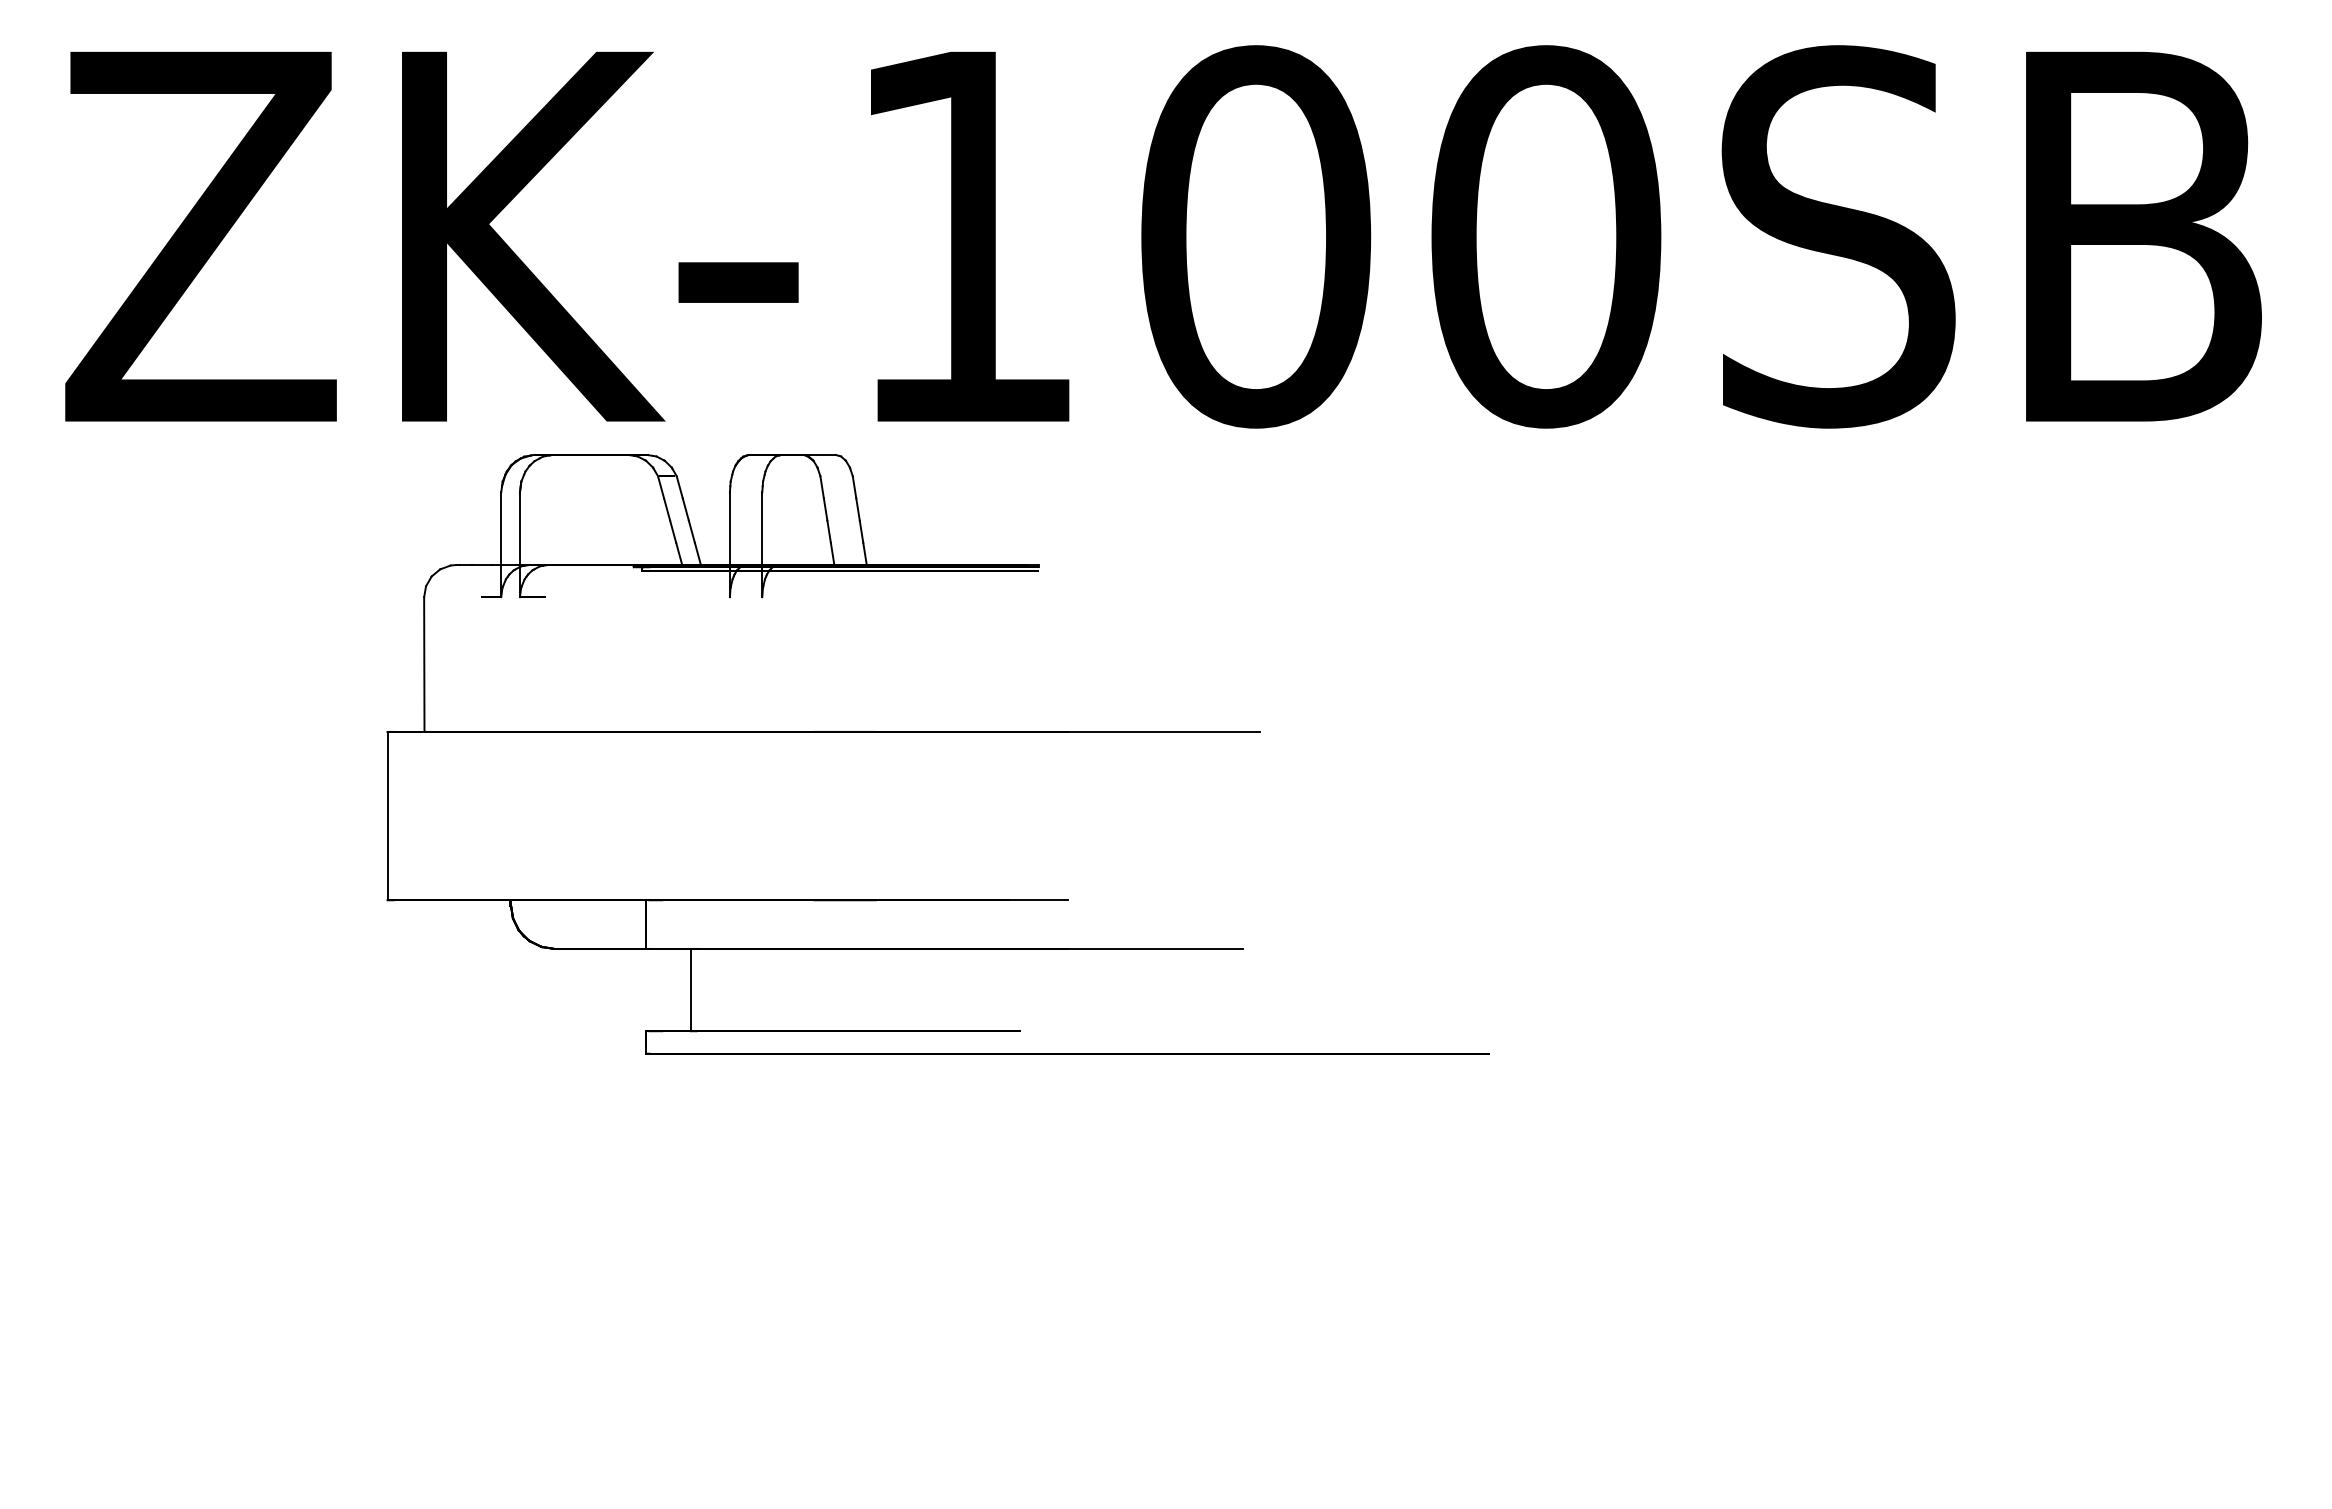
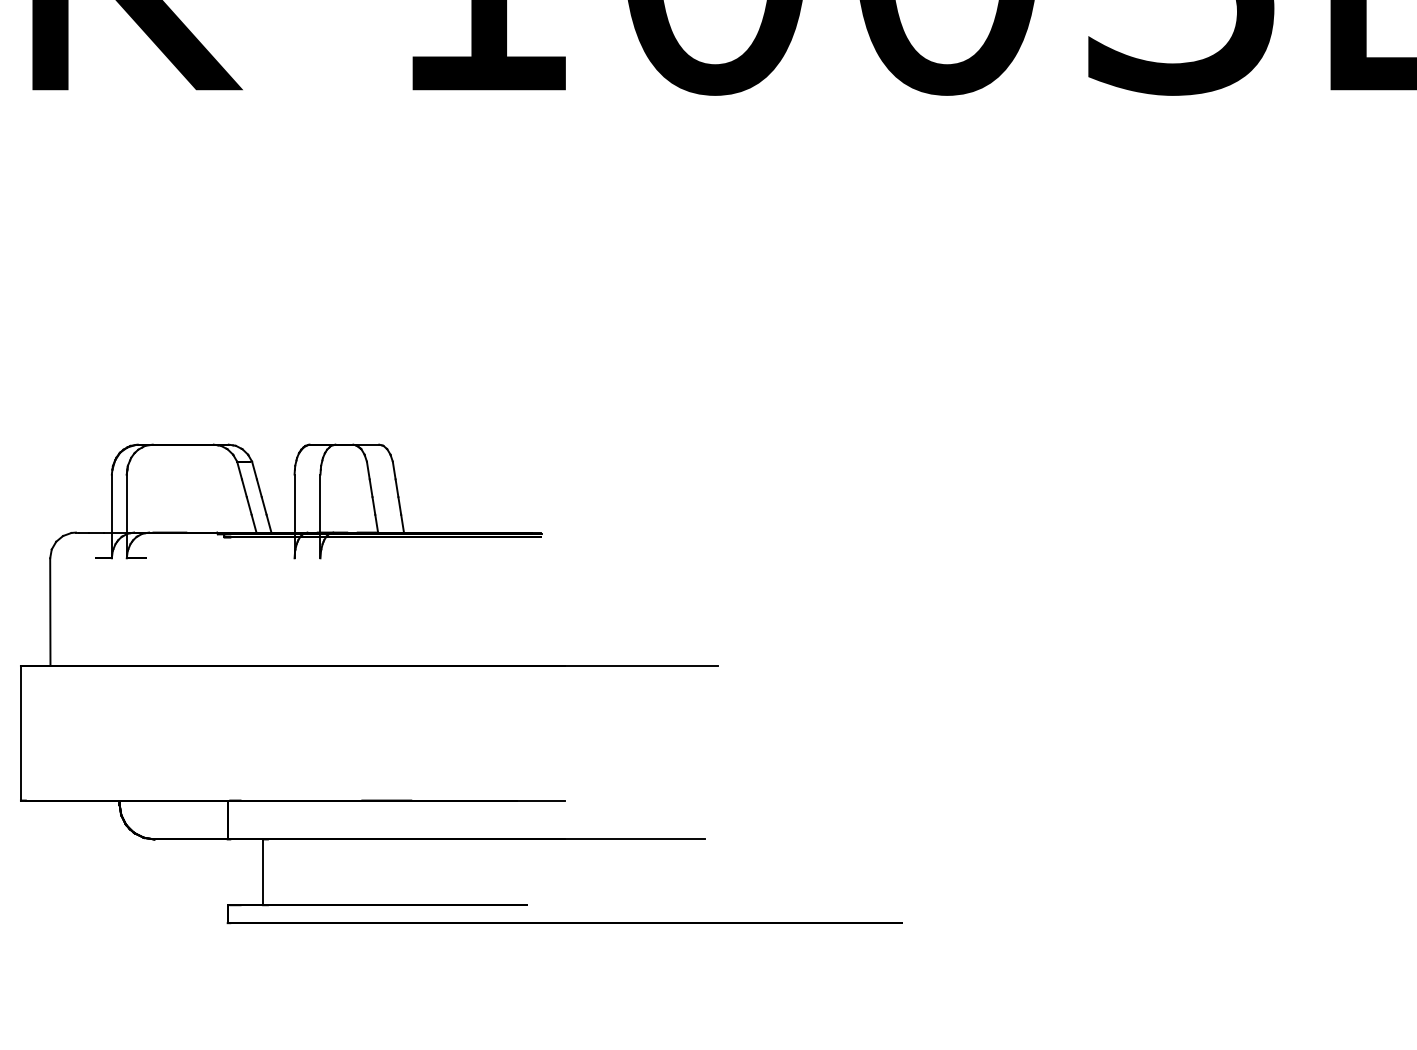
part: (937, 732) -> (460, 666), moved

